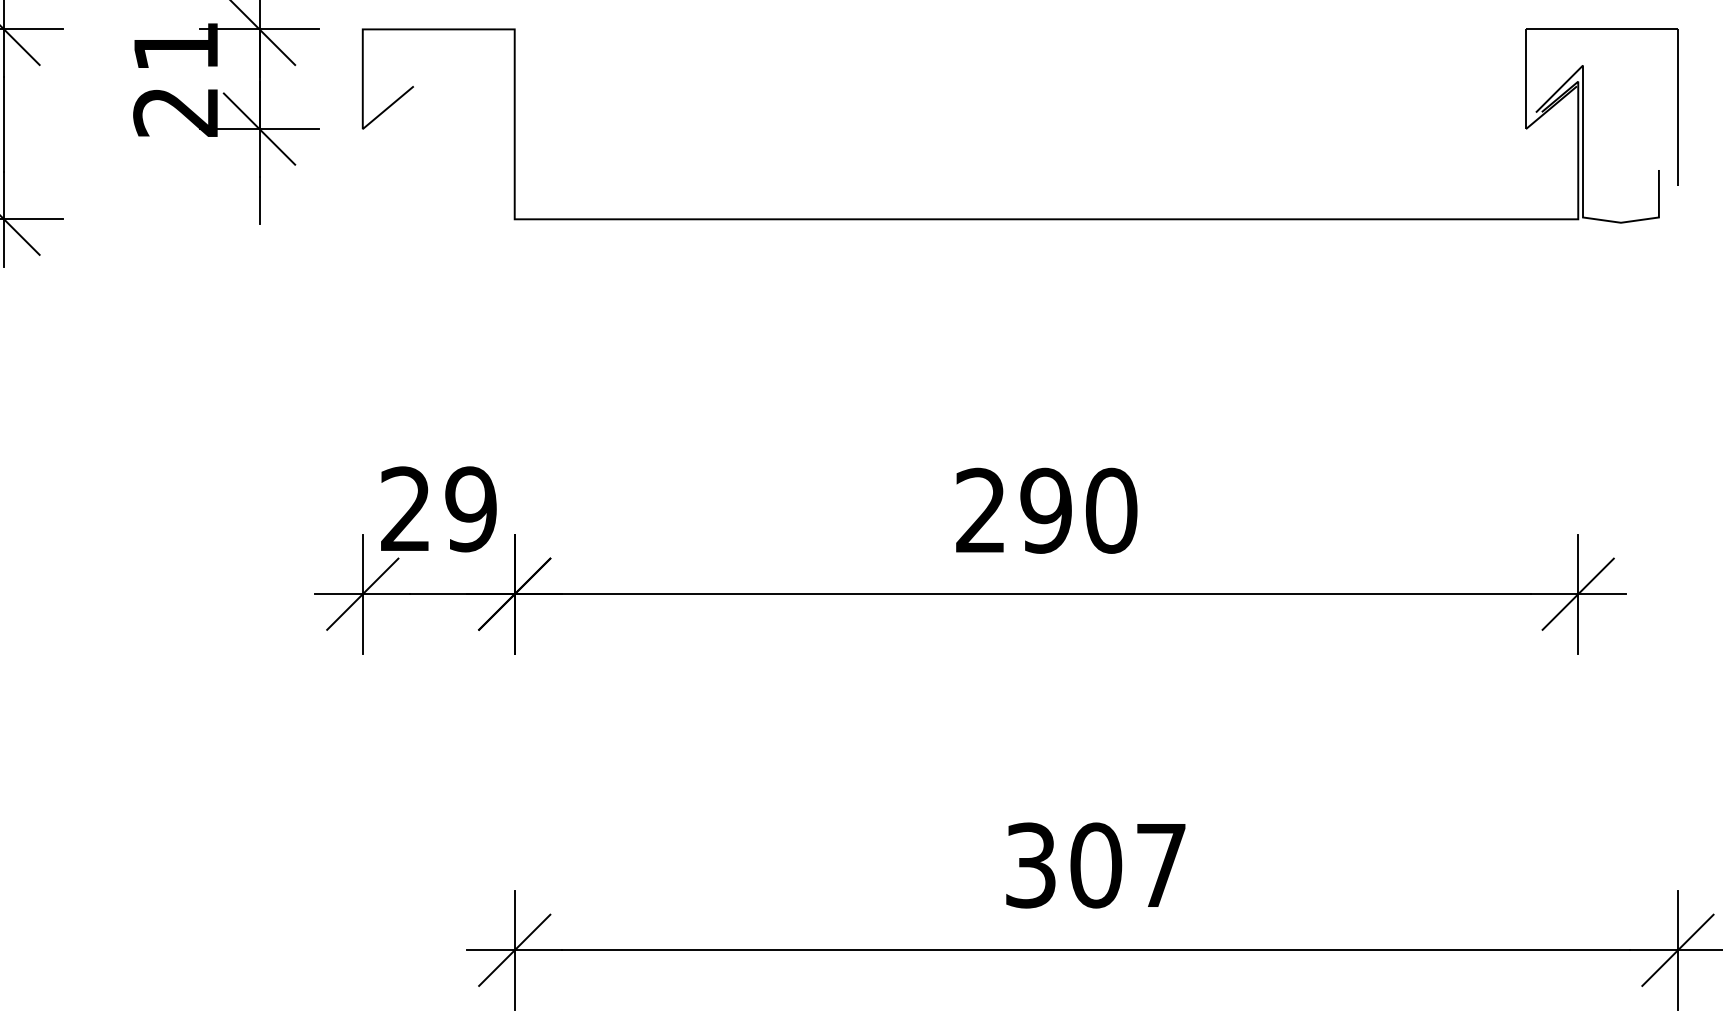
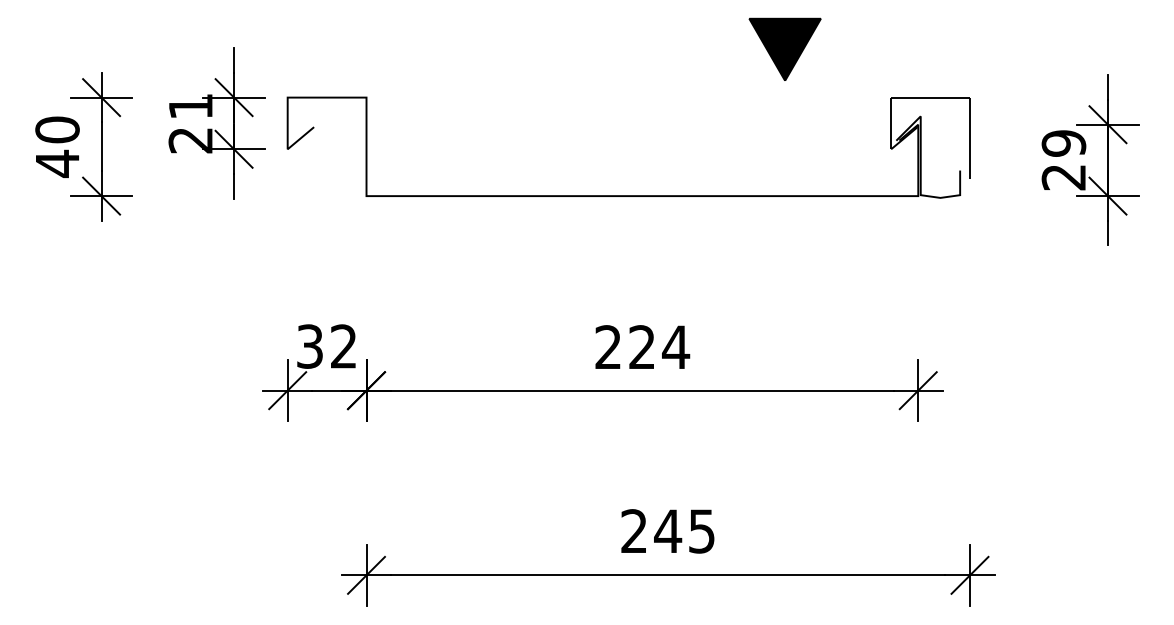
text: (439, 509) -> (327, 346), 29 -> 32
text: (1079, 511) -> (659, 347), 290 -> 224
text: (1094, 865) -> (667, 531), 307 -> 245

